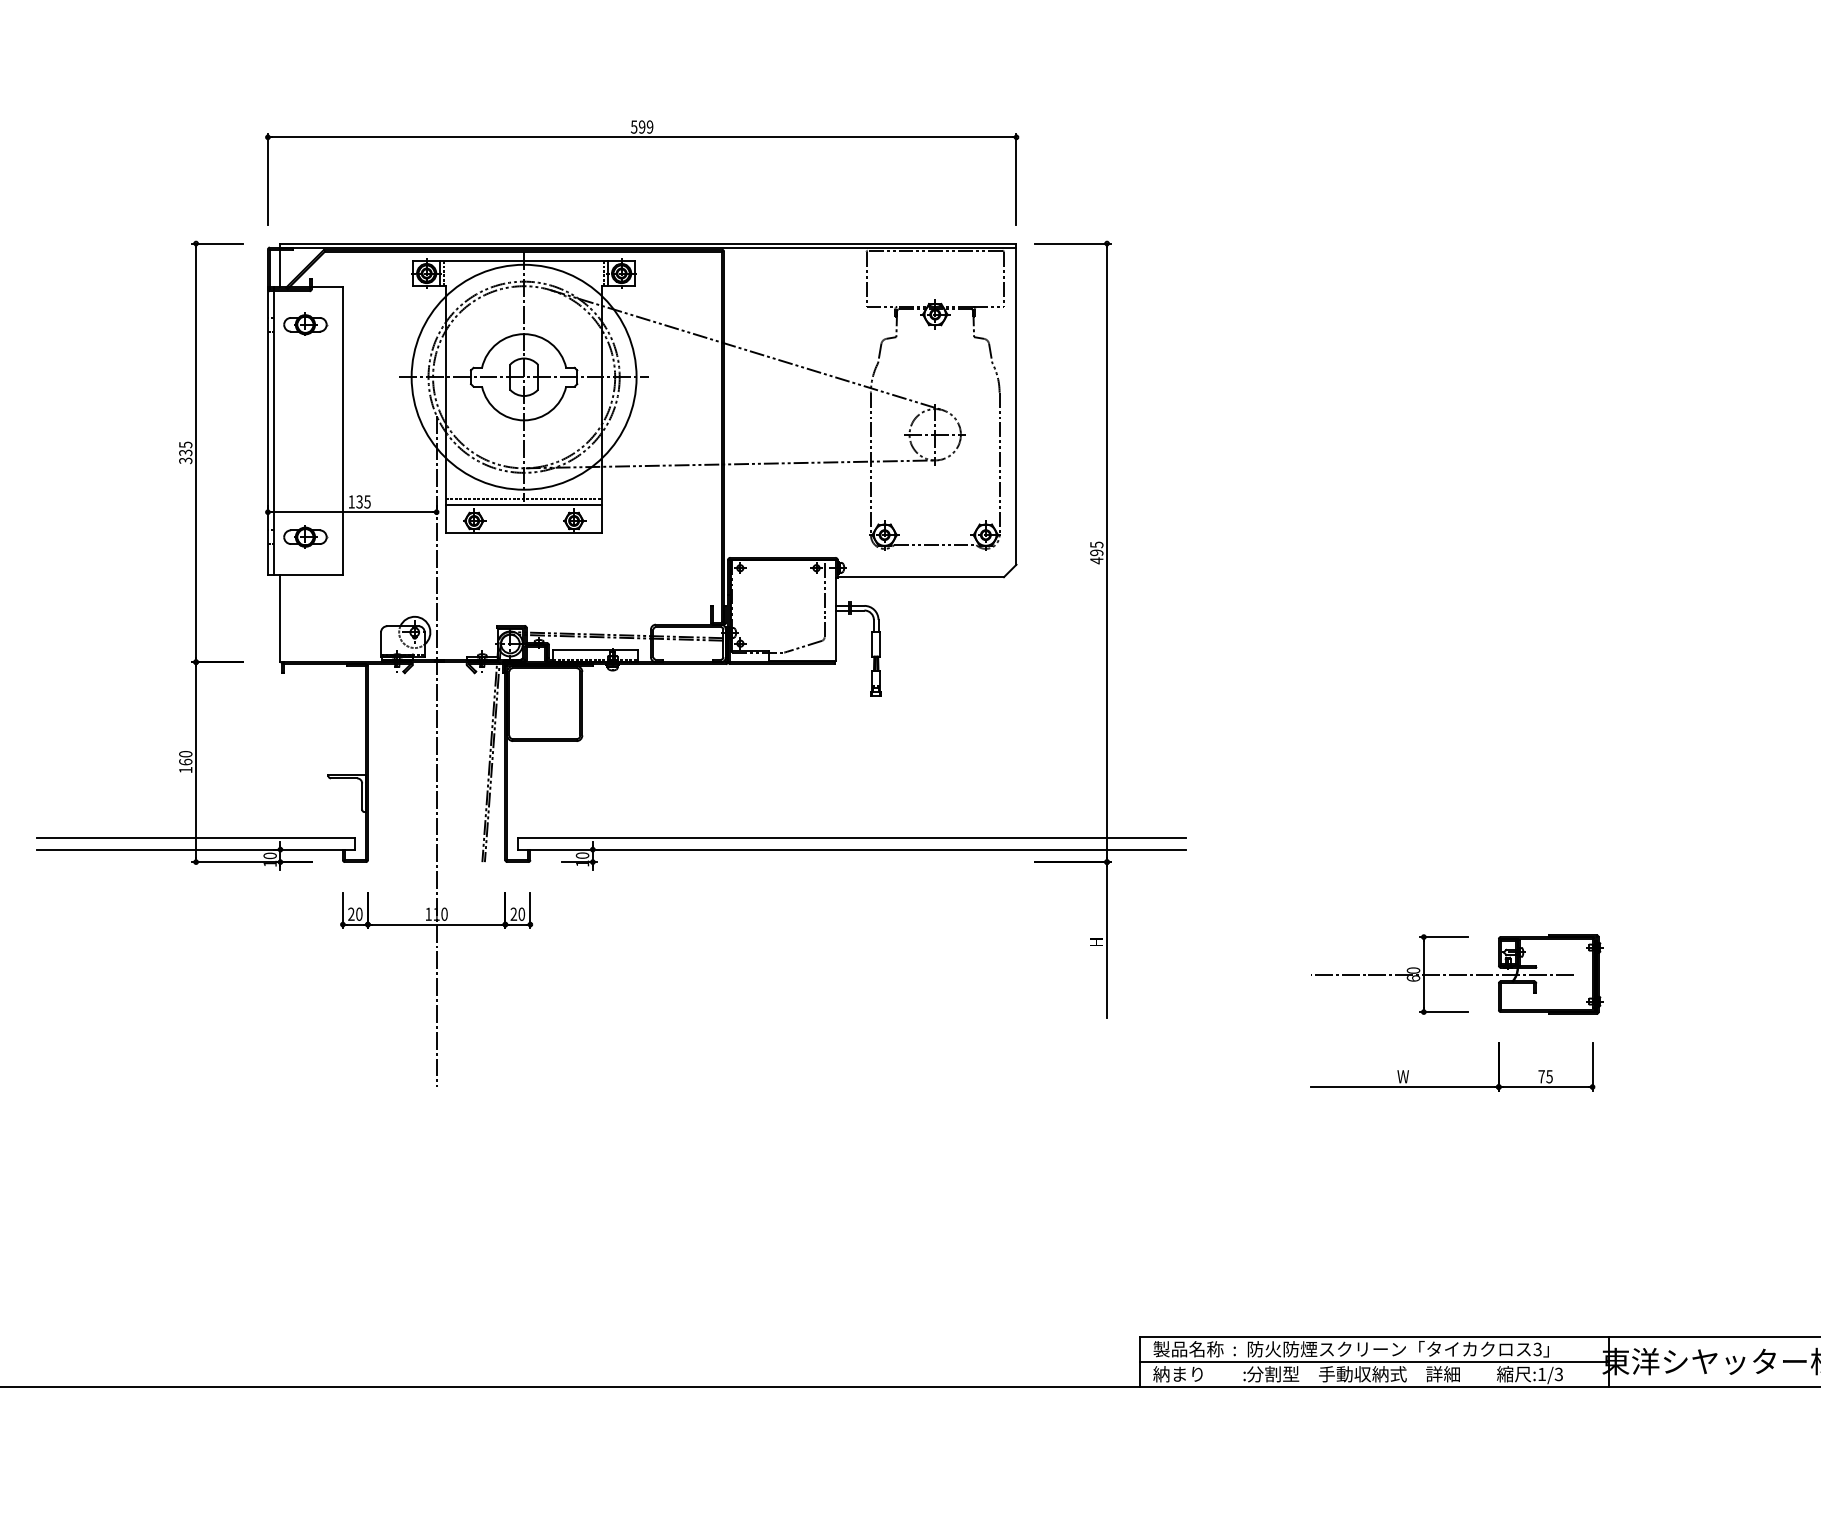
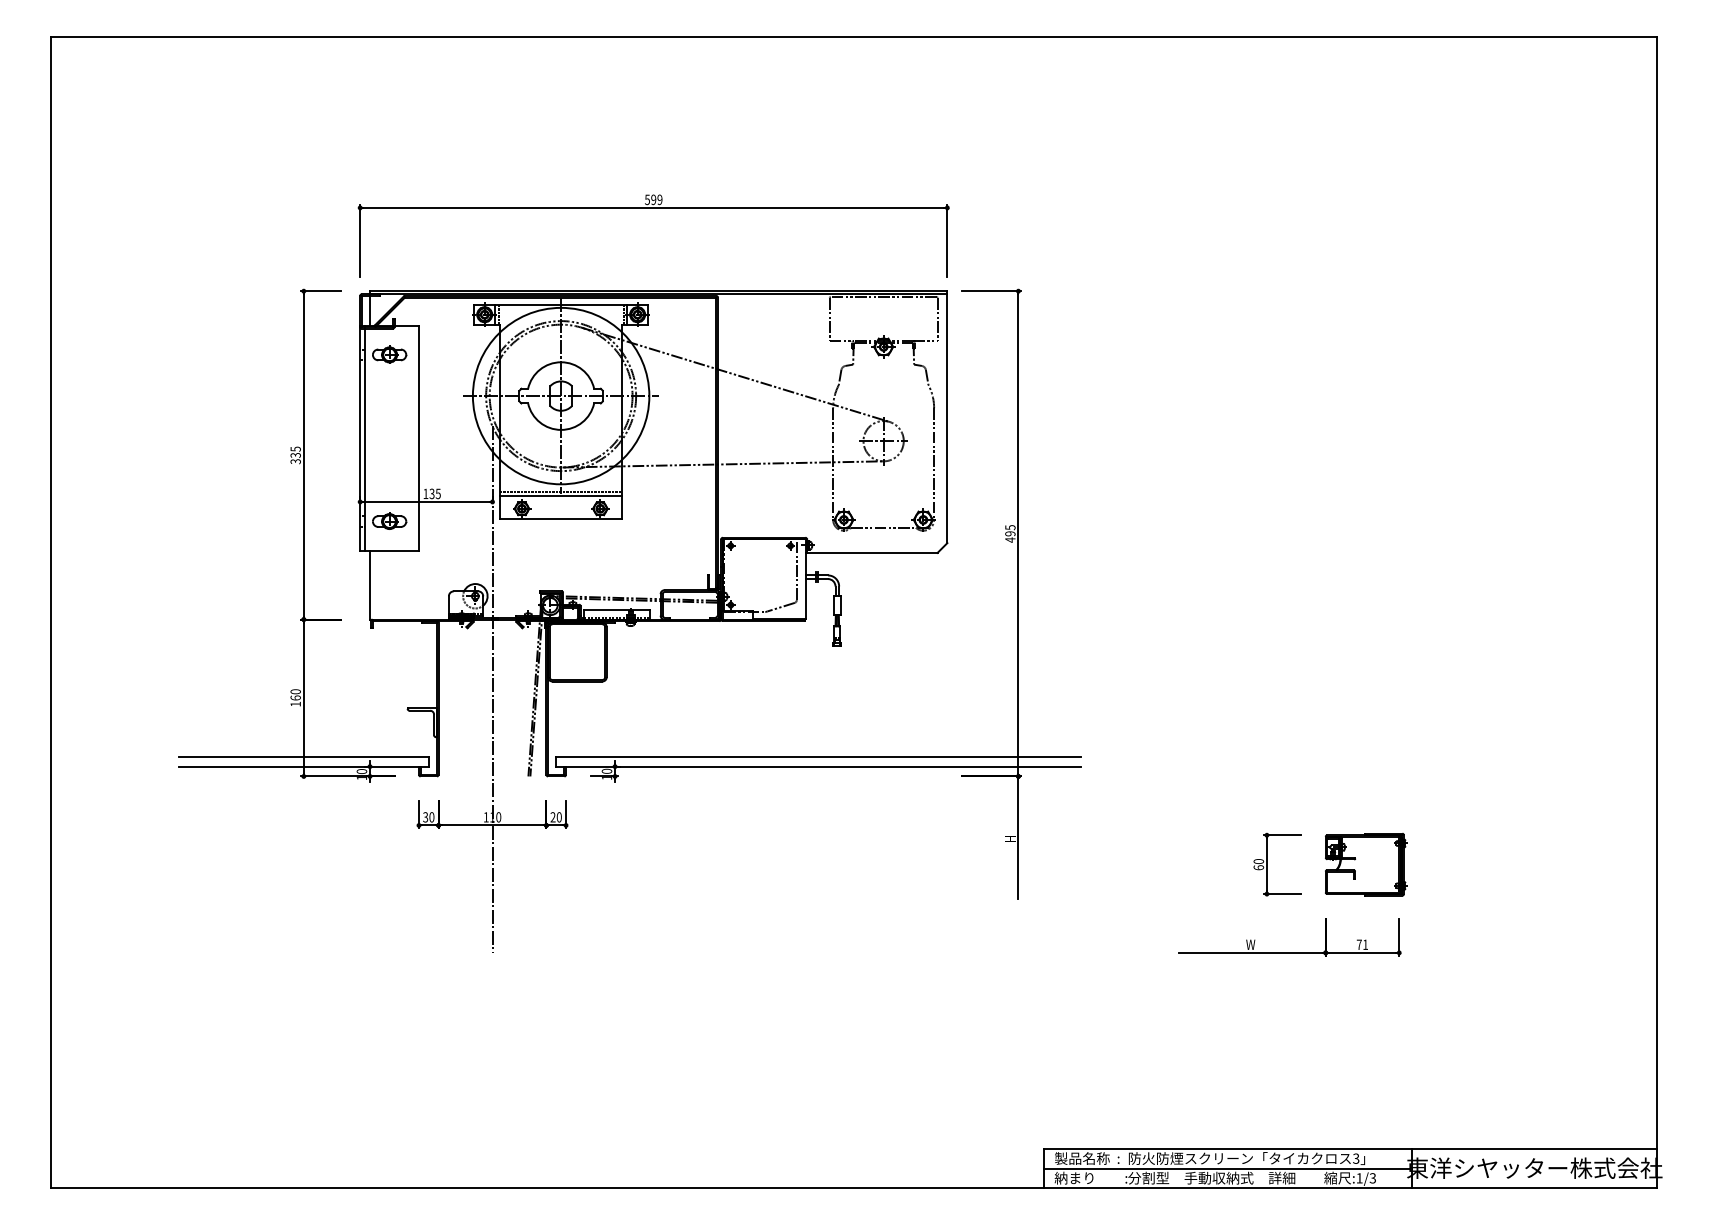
text: (351, 914) -> (425, 817), 20 -> 30
line: (1442, 974) -> (1281, 864), removed
text: (1549, 1076) -> (1365, 944), 75 -> 71

